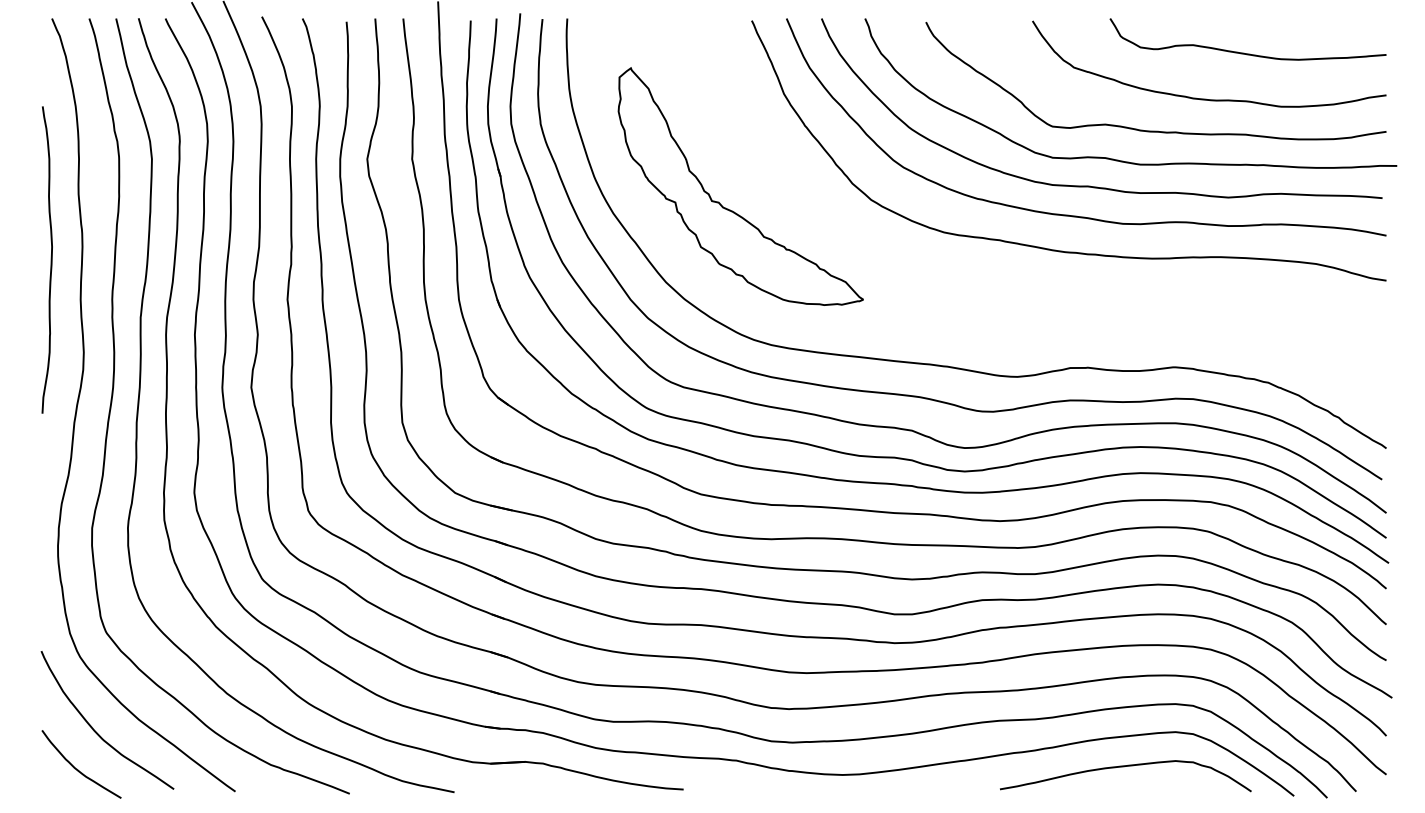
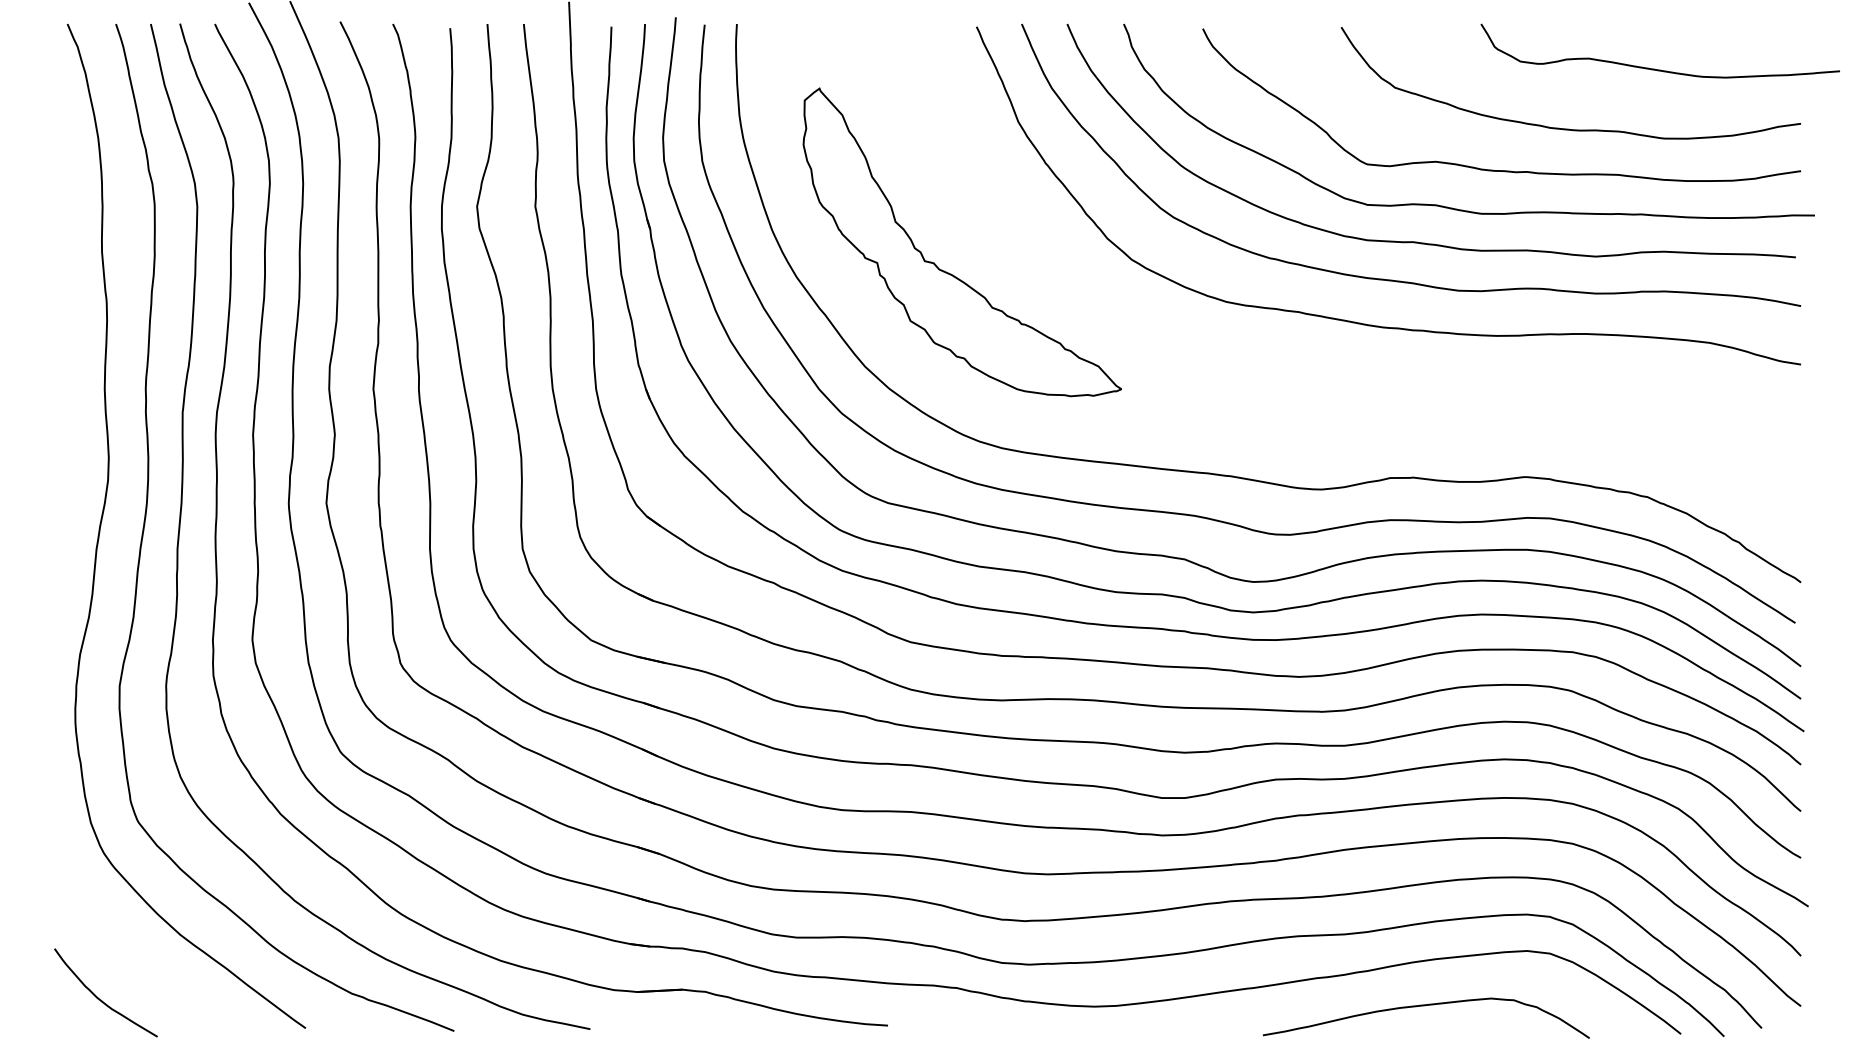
curve: (1243, 52) -> (1654, 68), moved
curve: (51, 259) -> (66, 337), removed
curve: (95, 730) -> (124, 949), removed
curve: (1125, 767) -> (1425, 1006), moved

